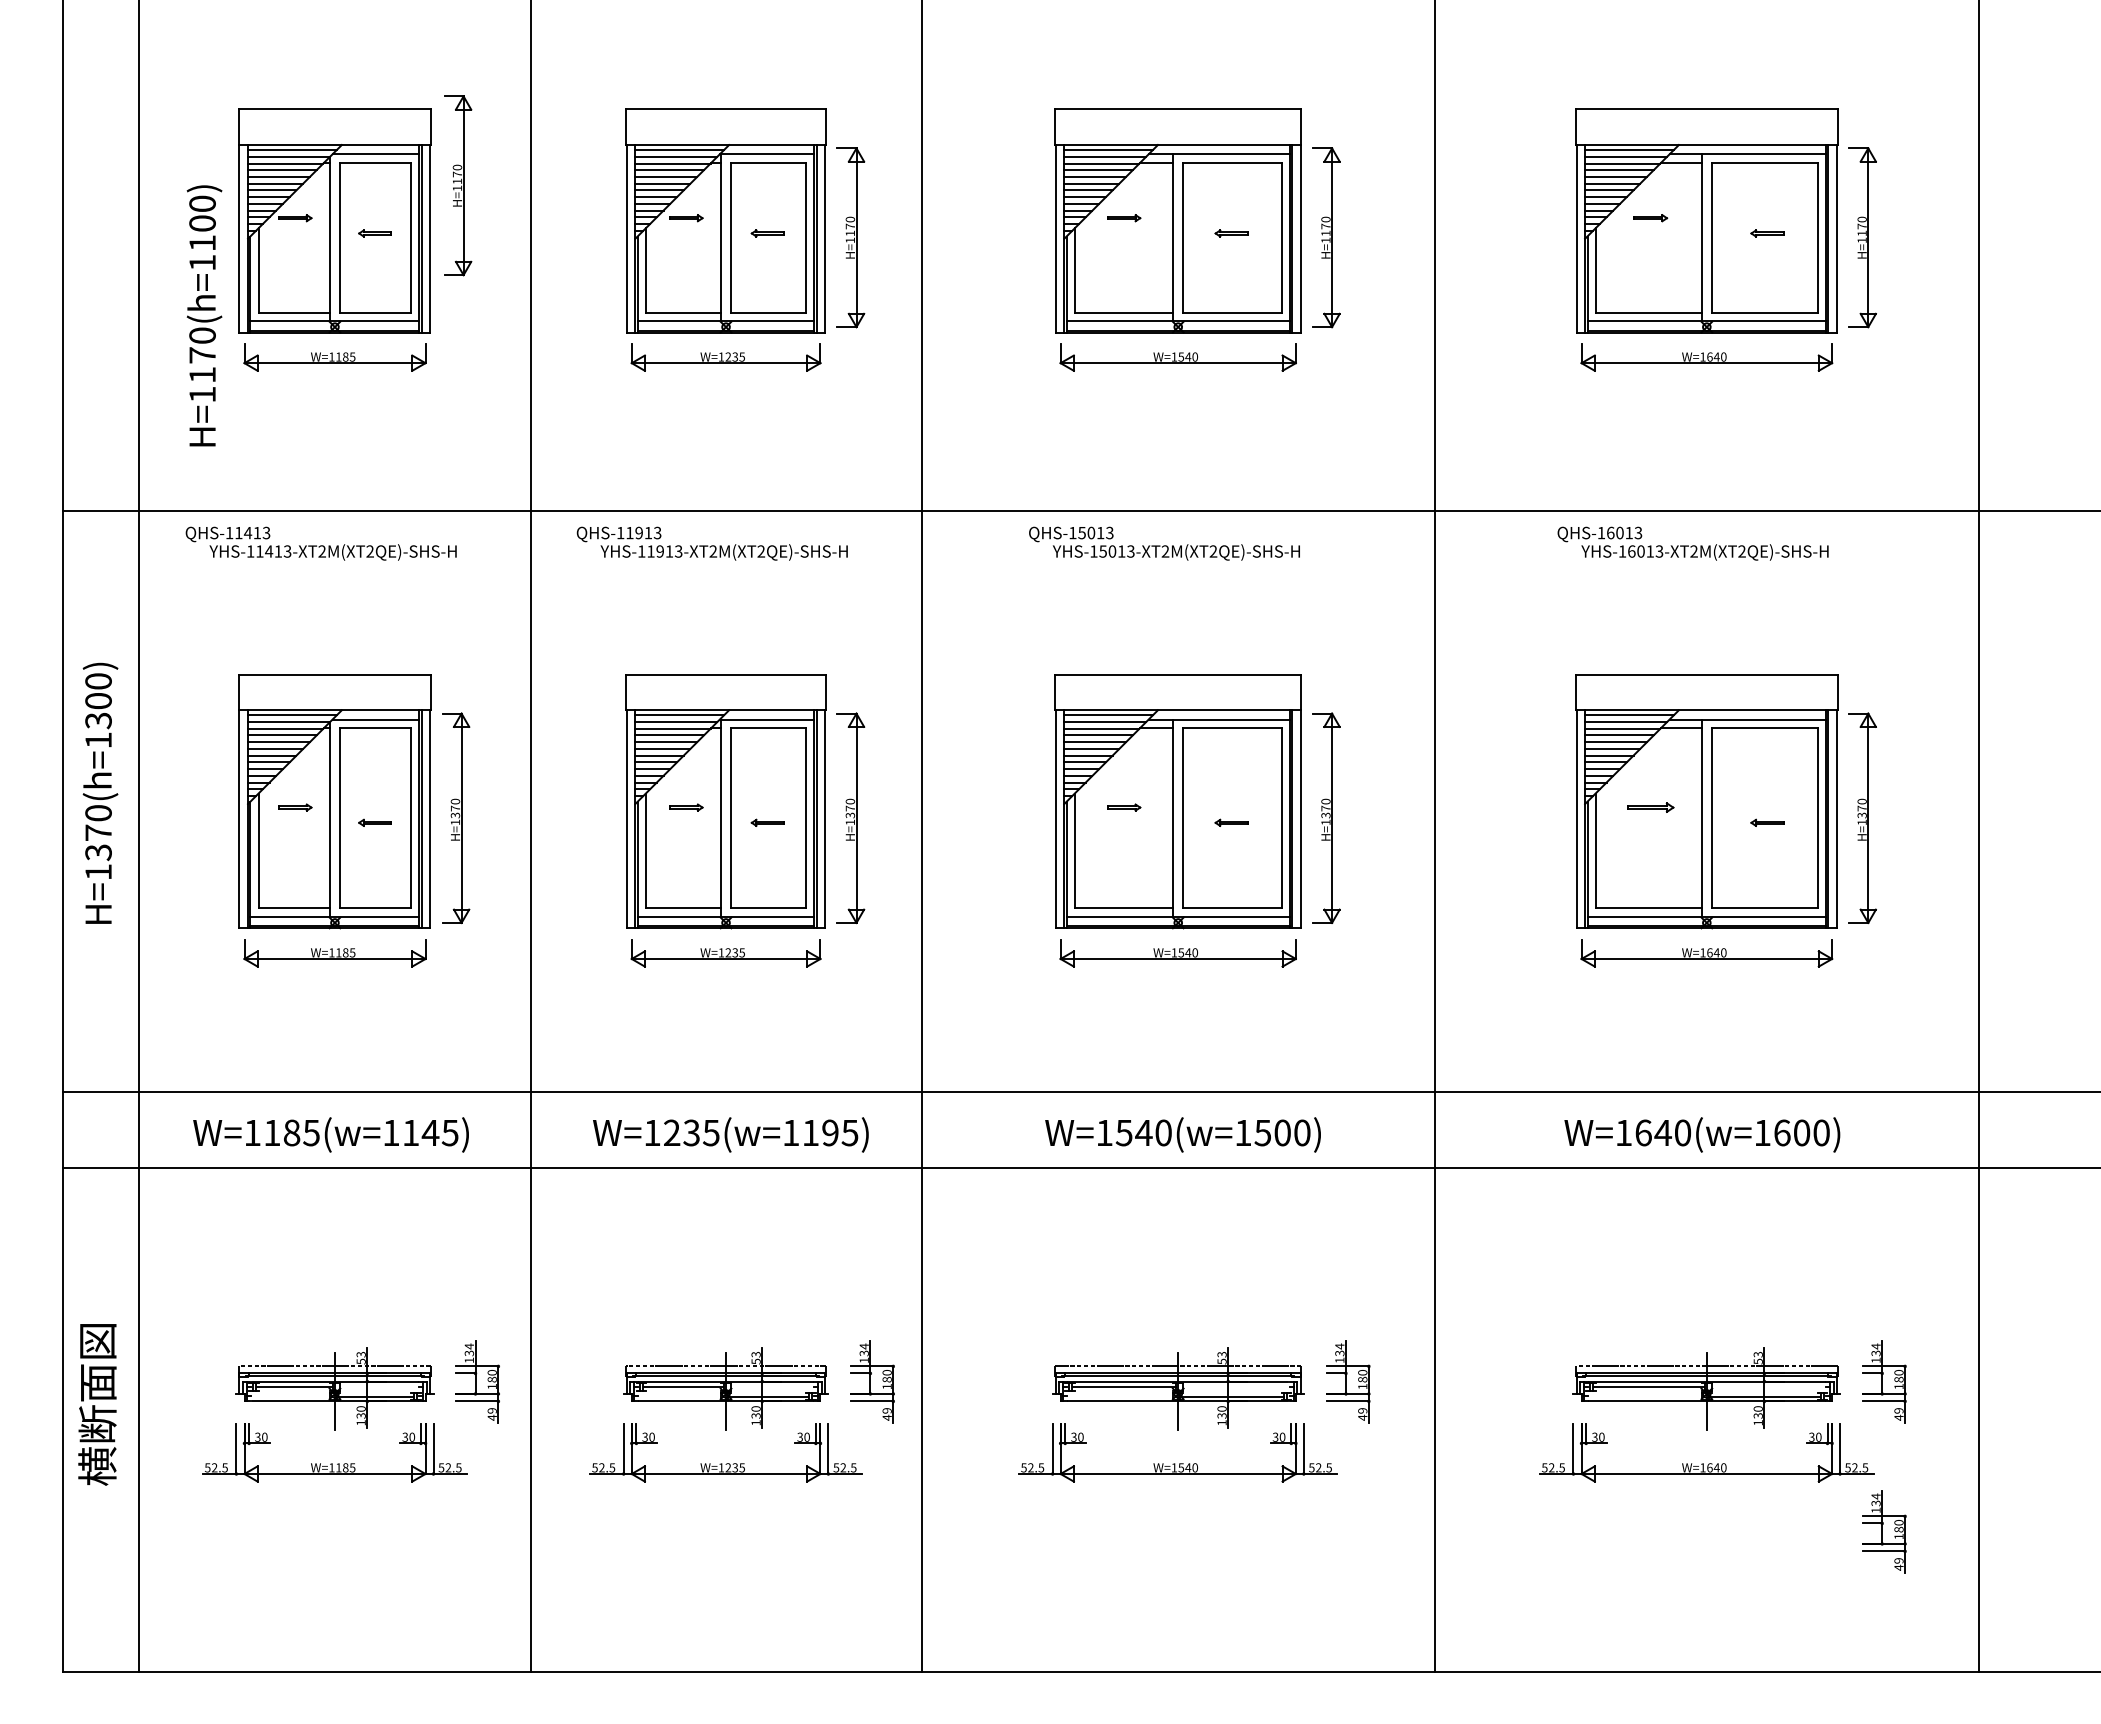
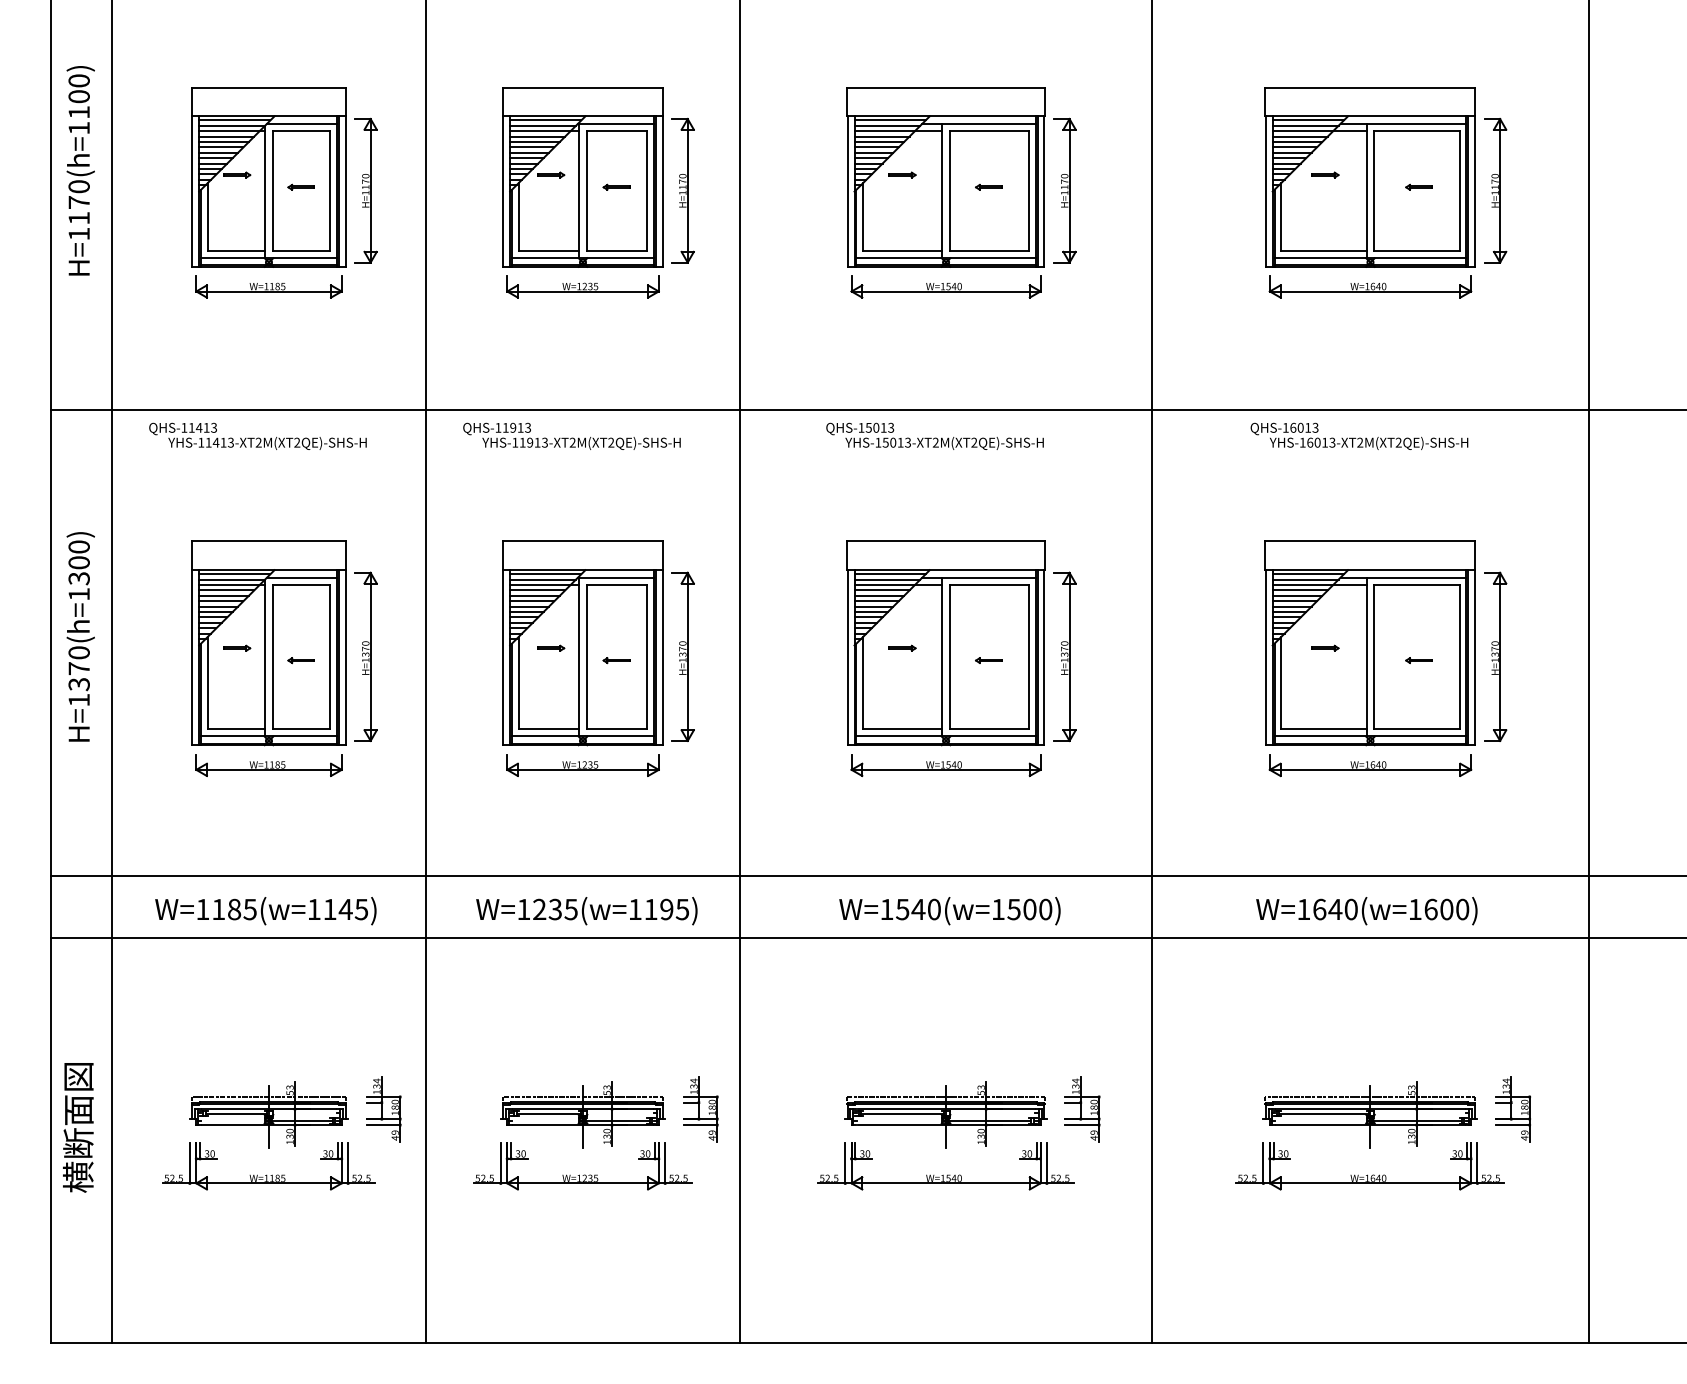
part: (458, 185) -> (366, 190), moved
text: (204, 315) -> (80, 170), moved
part: (1650, 807) -> (1325, 648), size x0.71
part: (1884, 1531) -> (1513, 1229), removed

